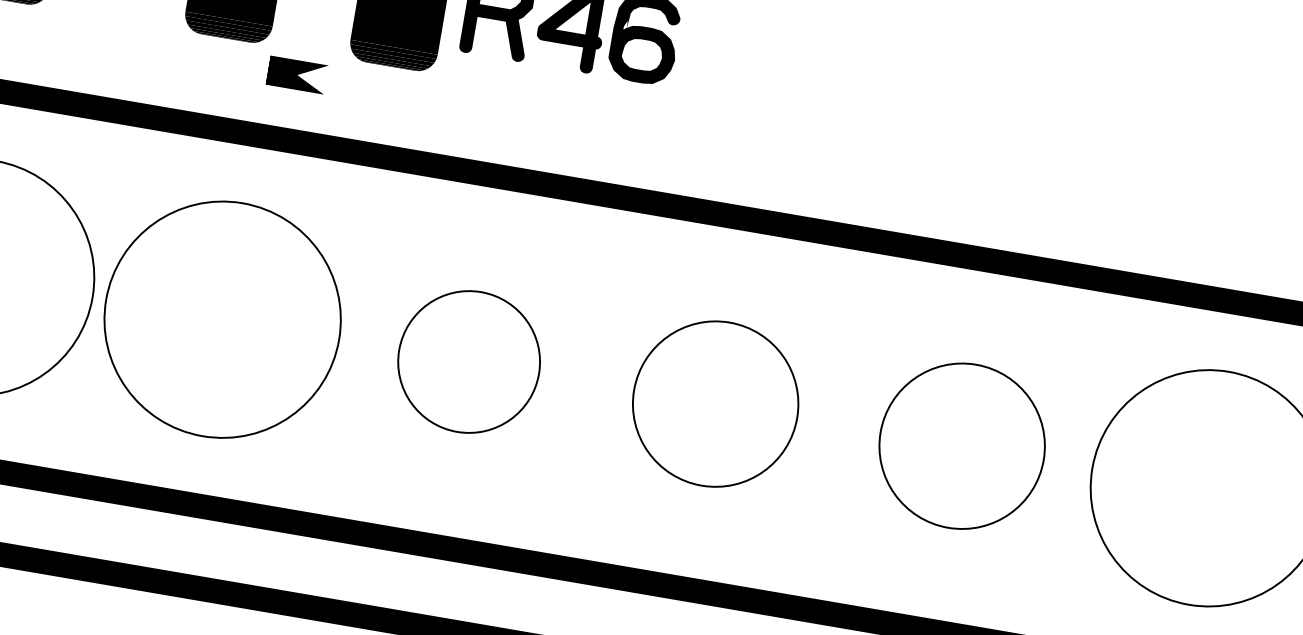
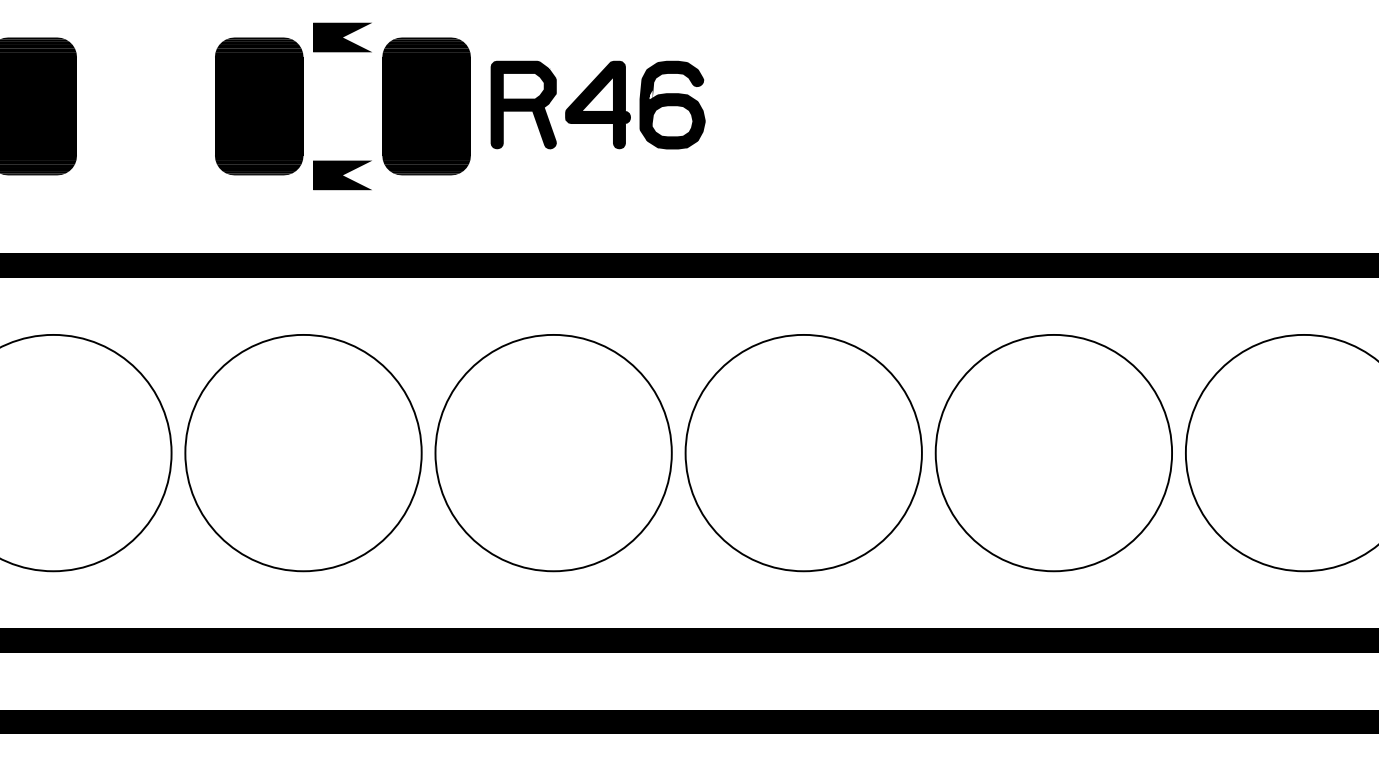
part: (296, 75) -> (342, 175), moved
part: (469, 362) -> (553, 453), size x1.67
part: (715, 404) -> (803, 453), size x1.43
part: (961, 446) -> (1053, 453), size x1.43

